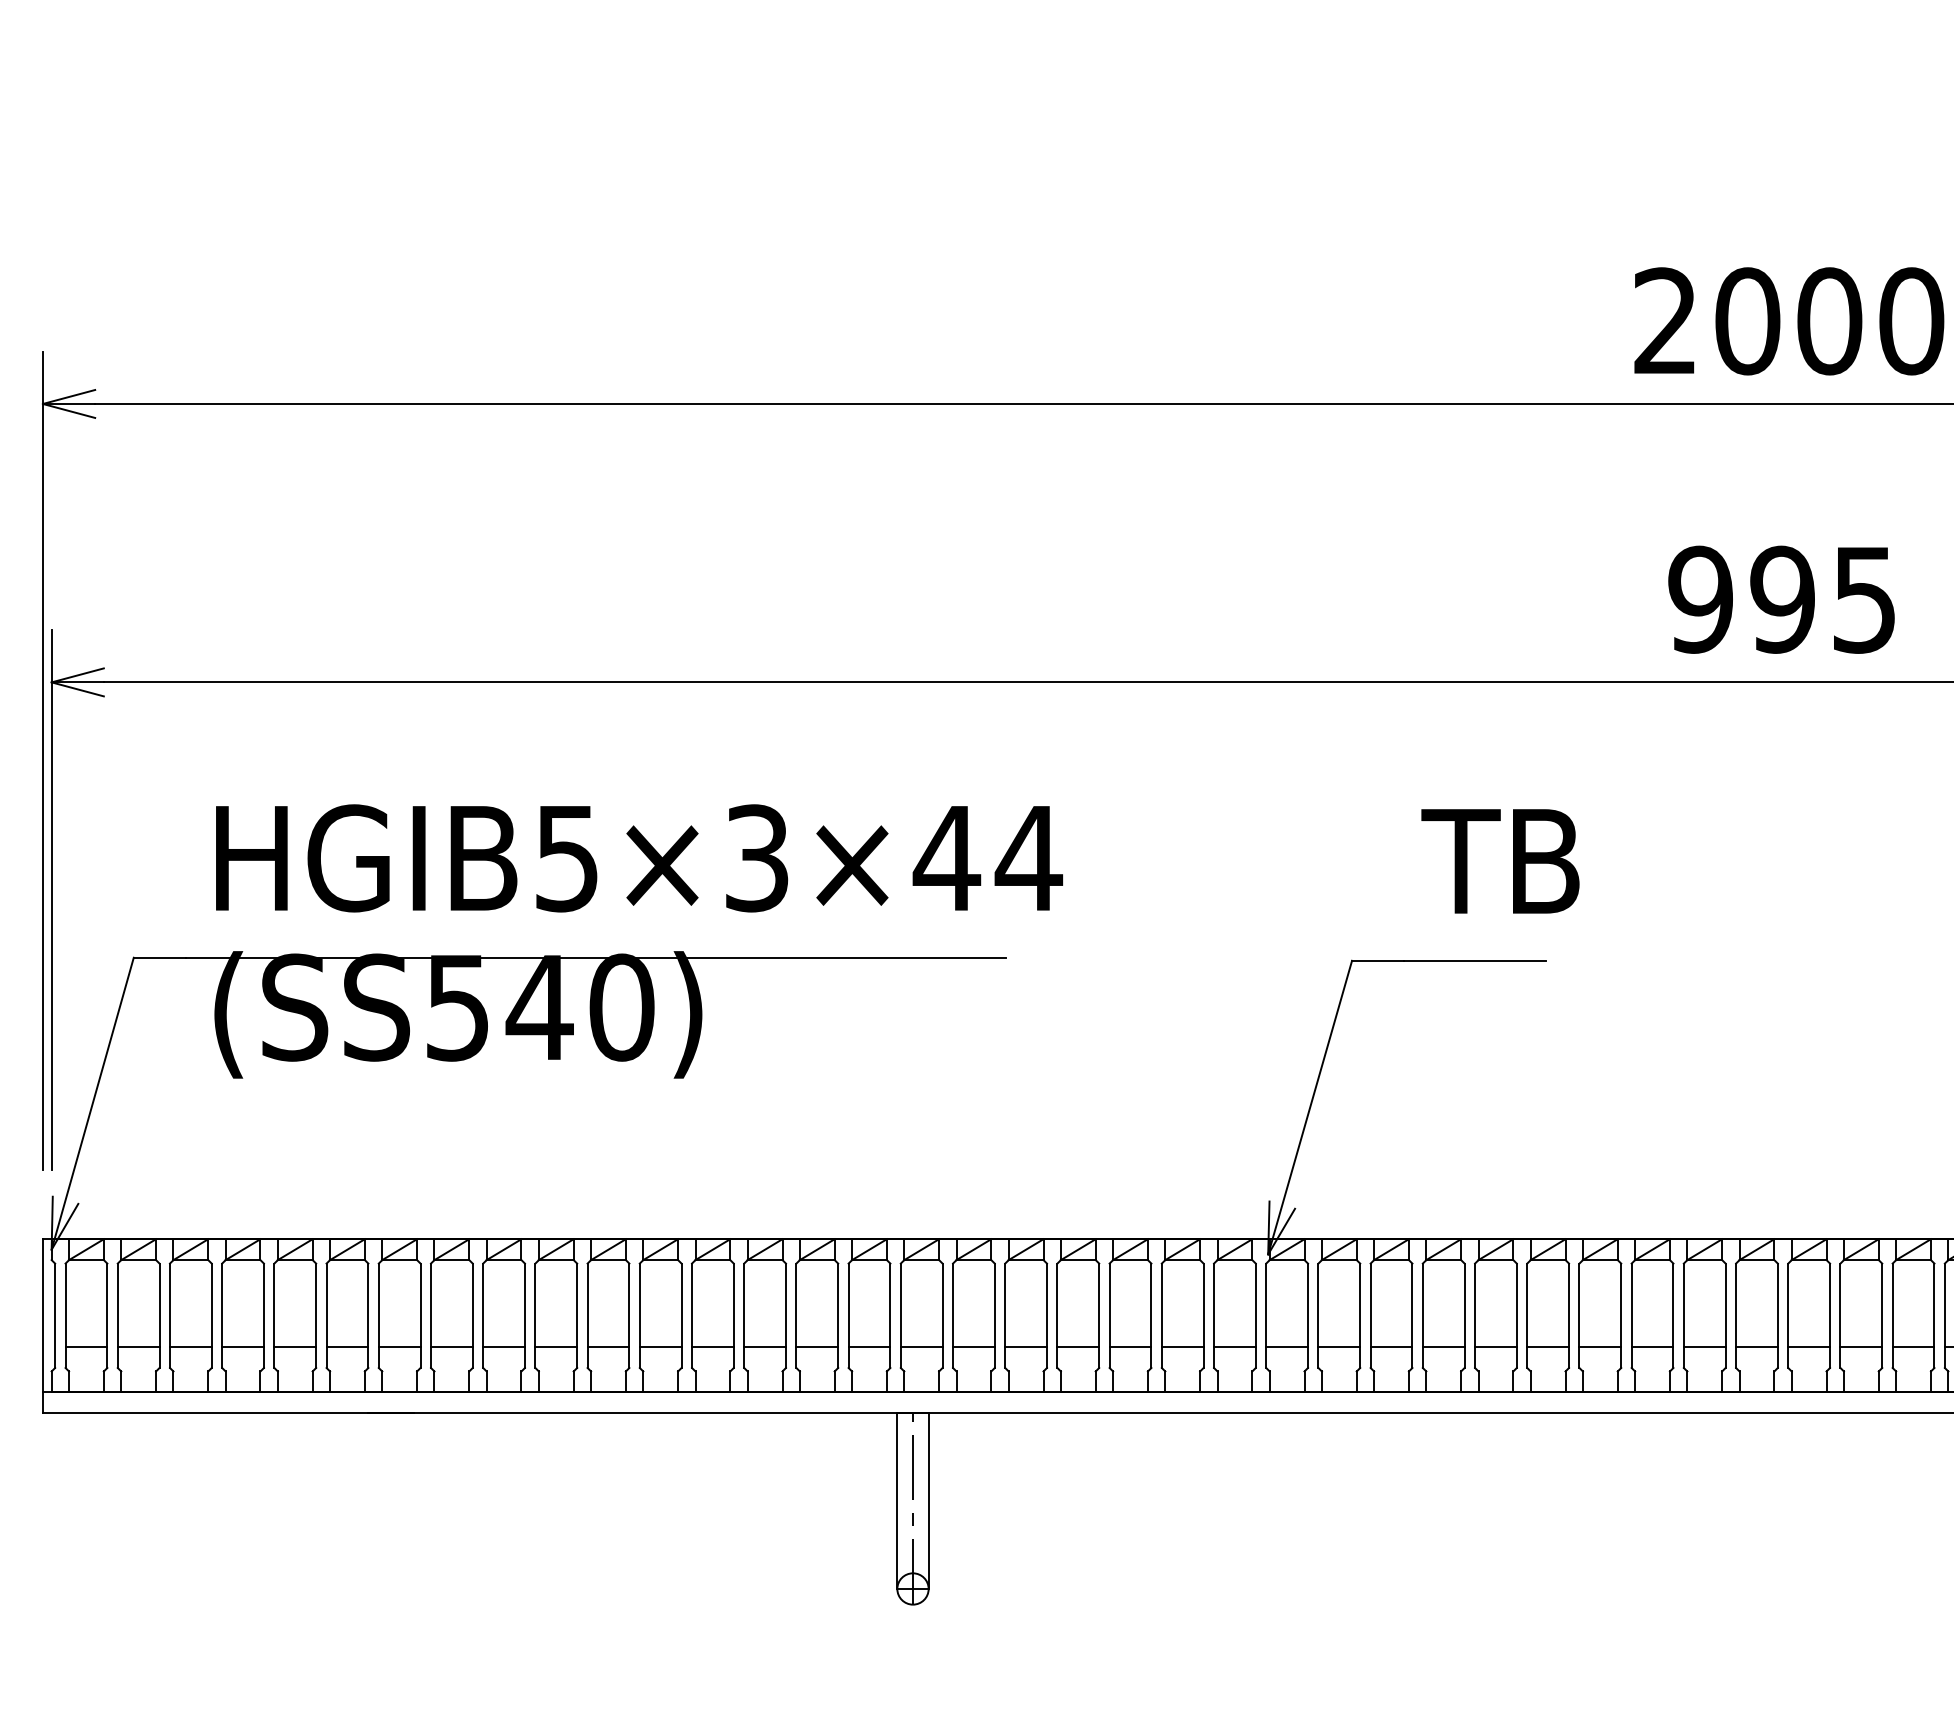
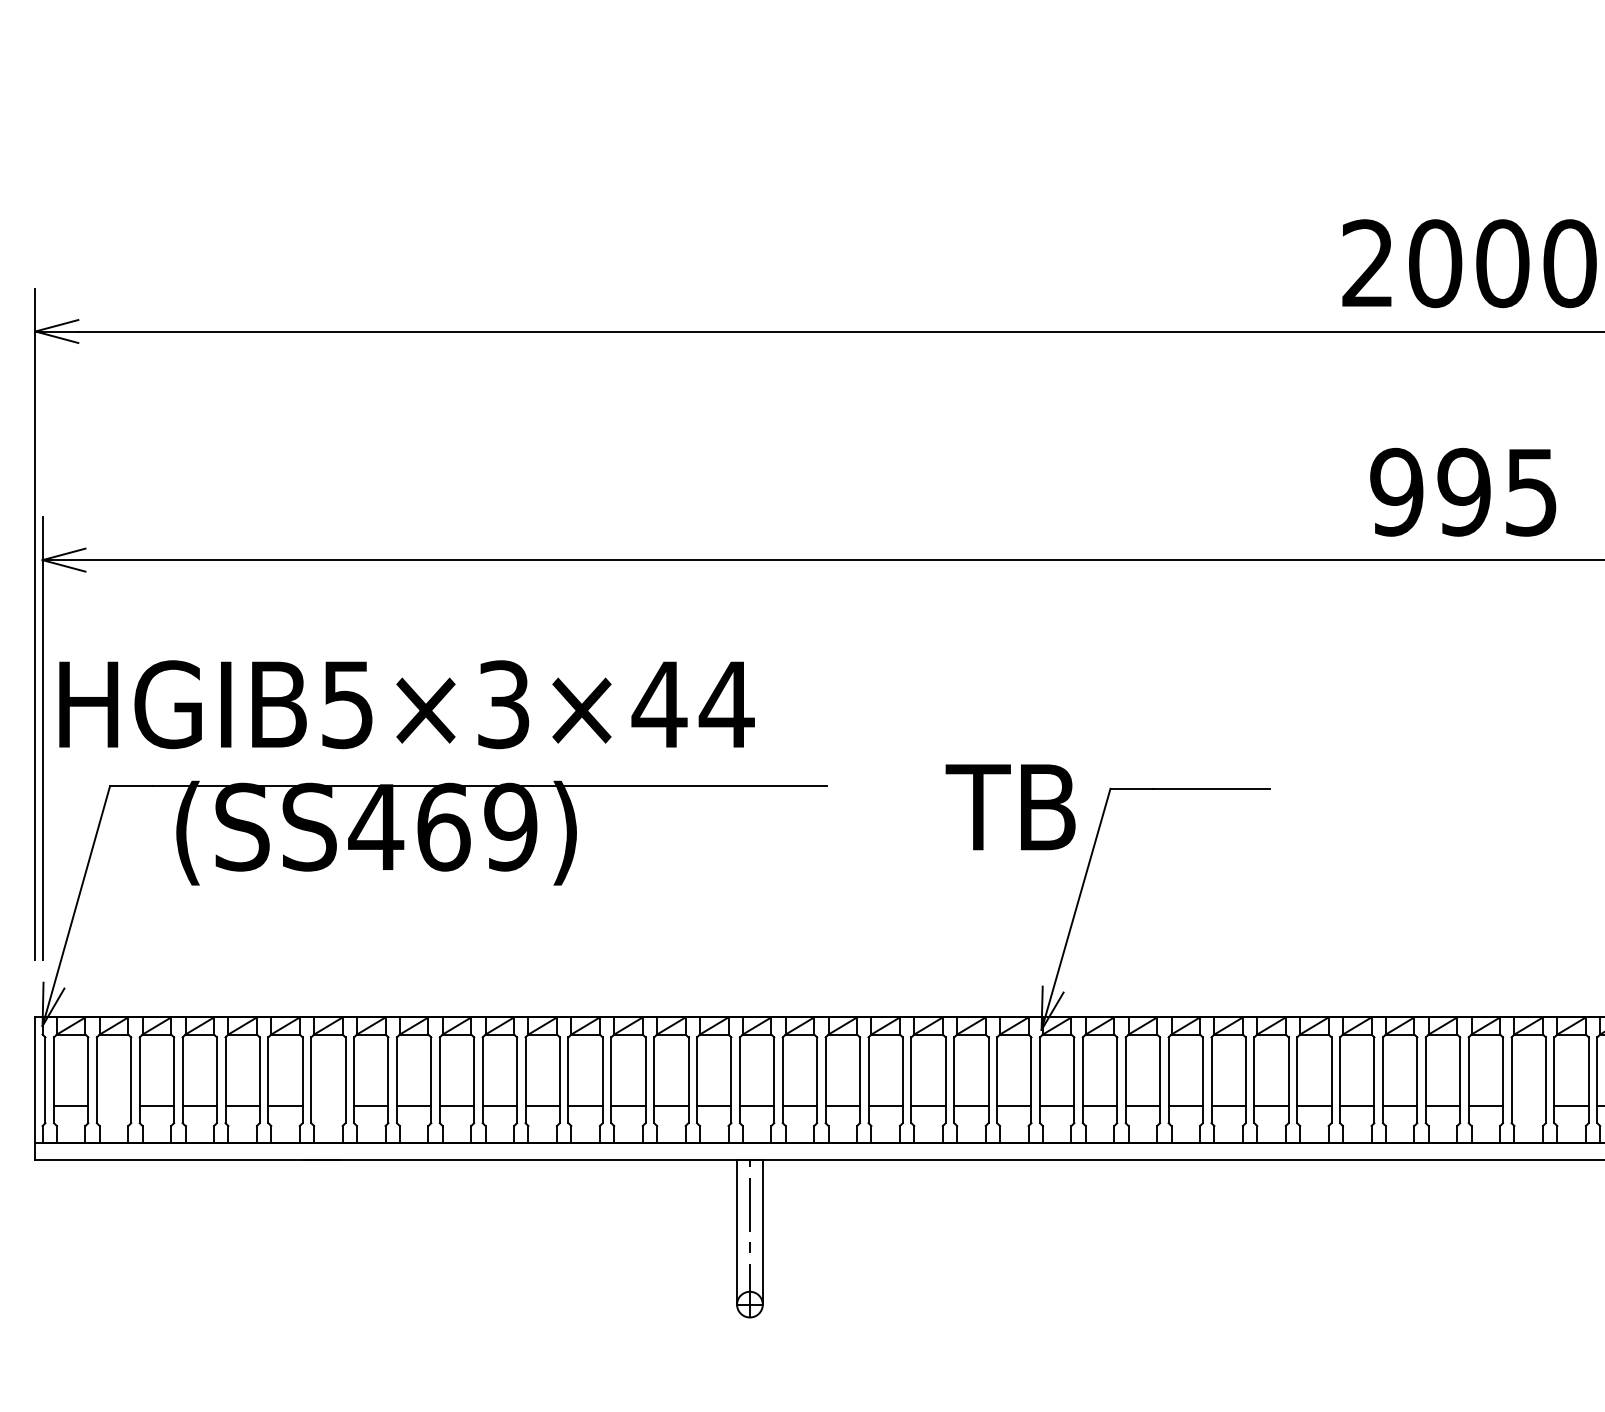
text: (639, 858) -> (407, 704), moved
text: (1500, 861) -> (1010, 807), moved
text: (538, 1007) -> (442, 827), (SS540) -> (SS469)
line: (138, 1347) -> (113, 1106), removed
line: (399, 1347) -> (328, 1106), removed
line: (1861, 1347) -> (1528, 1106), removed

